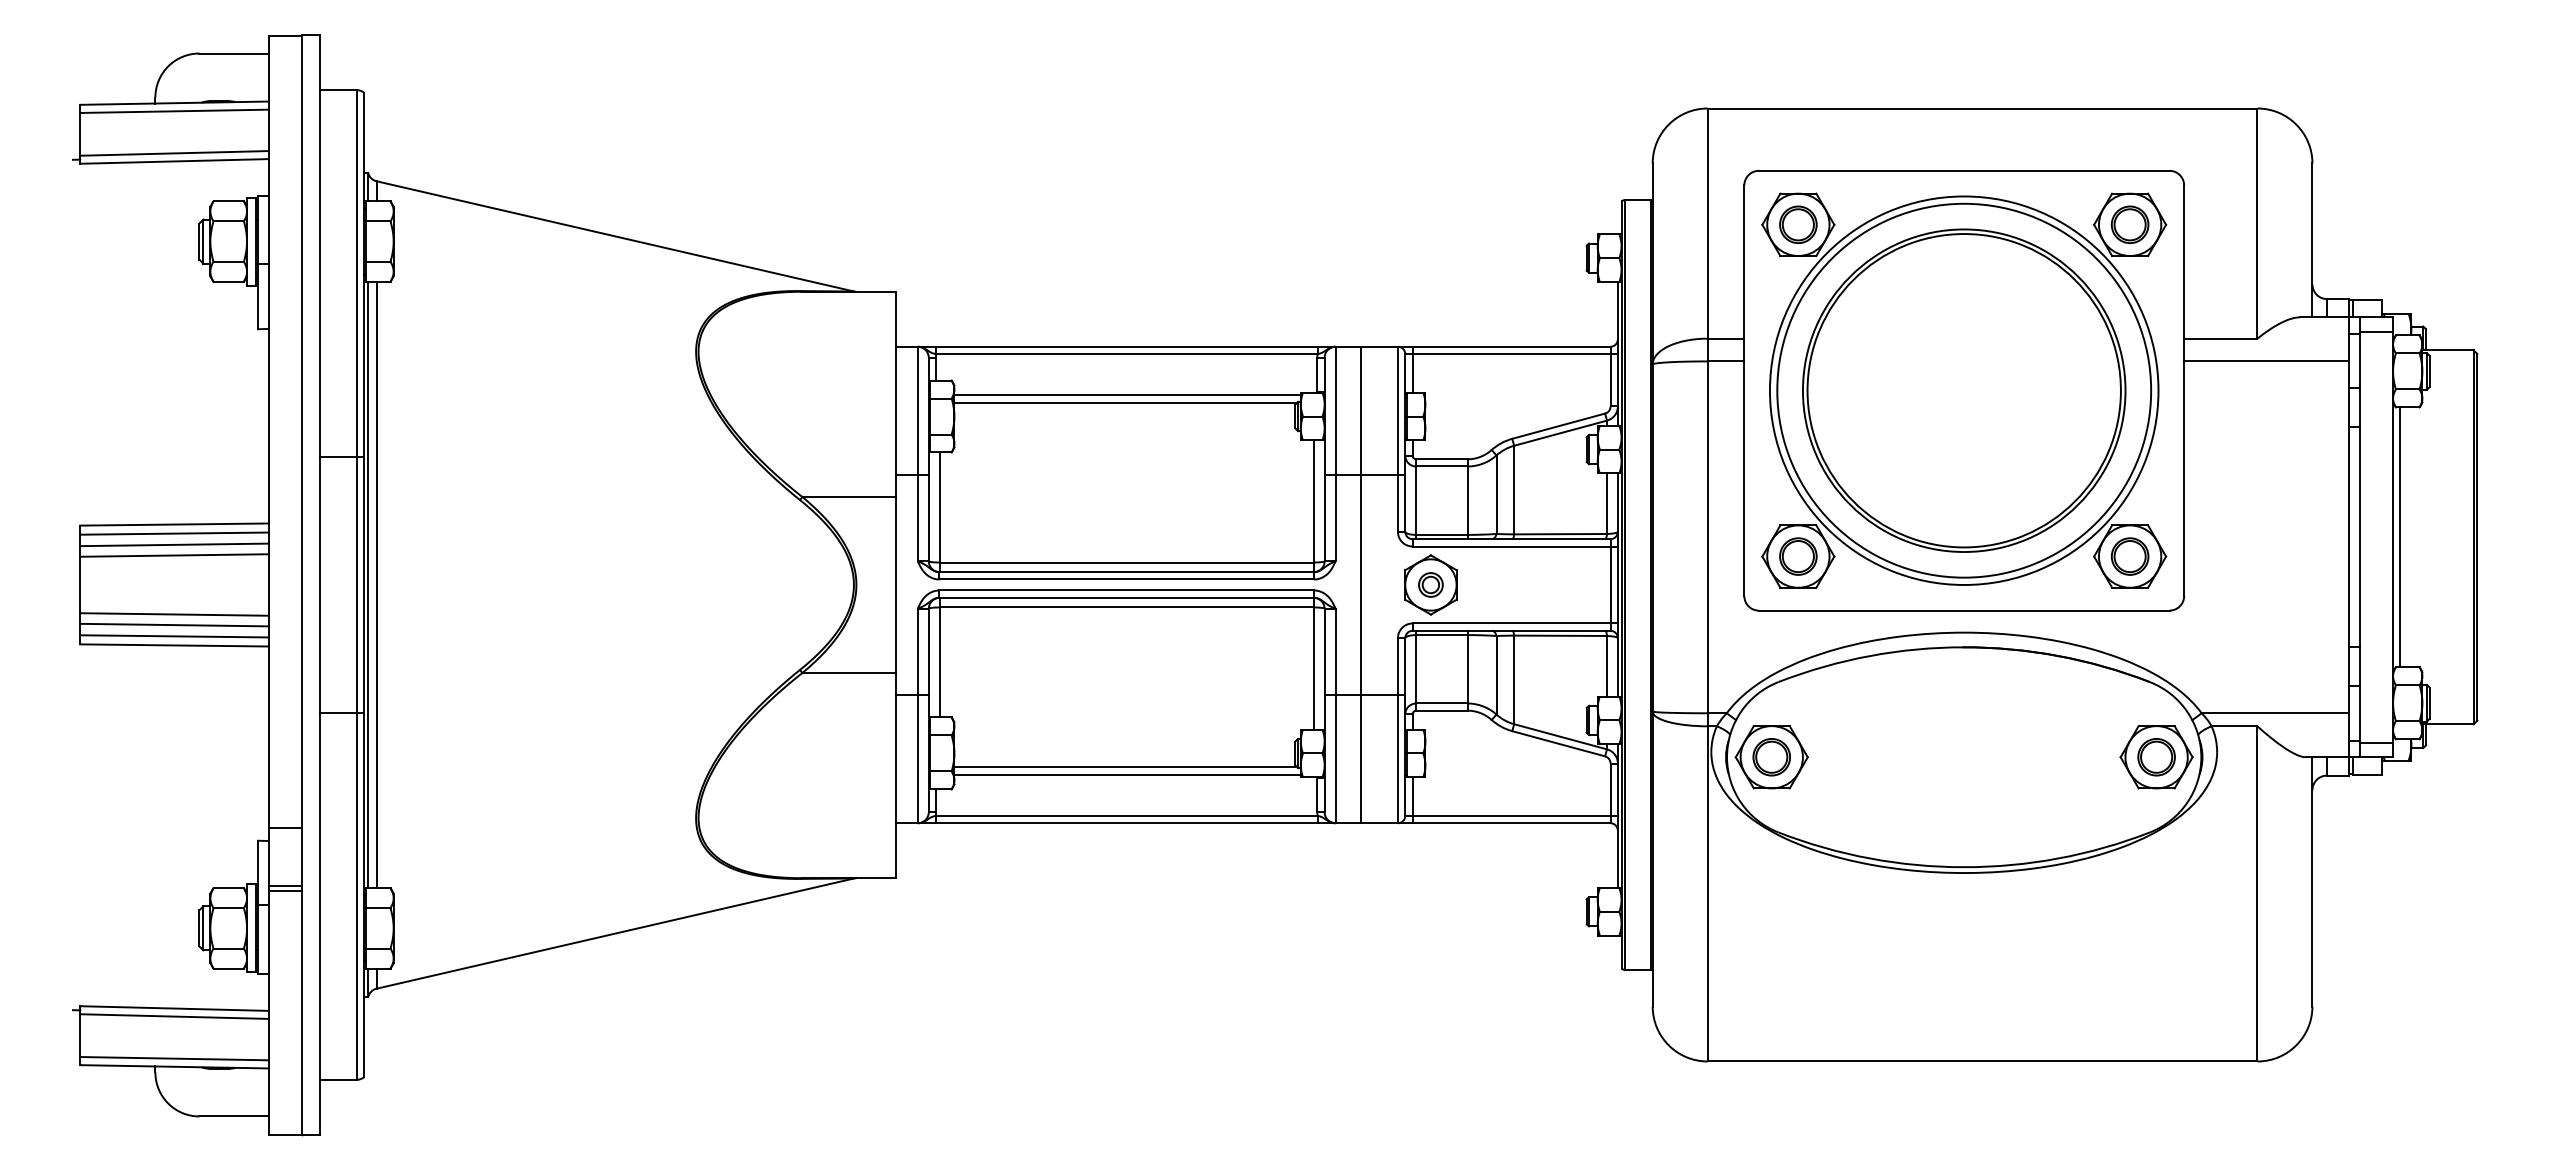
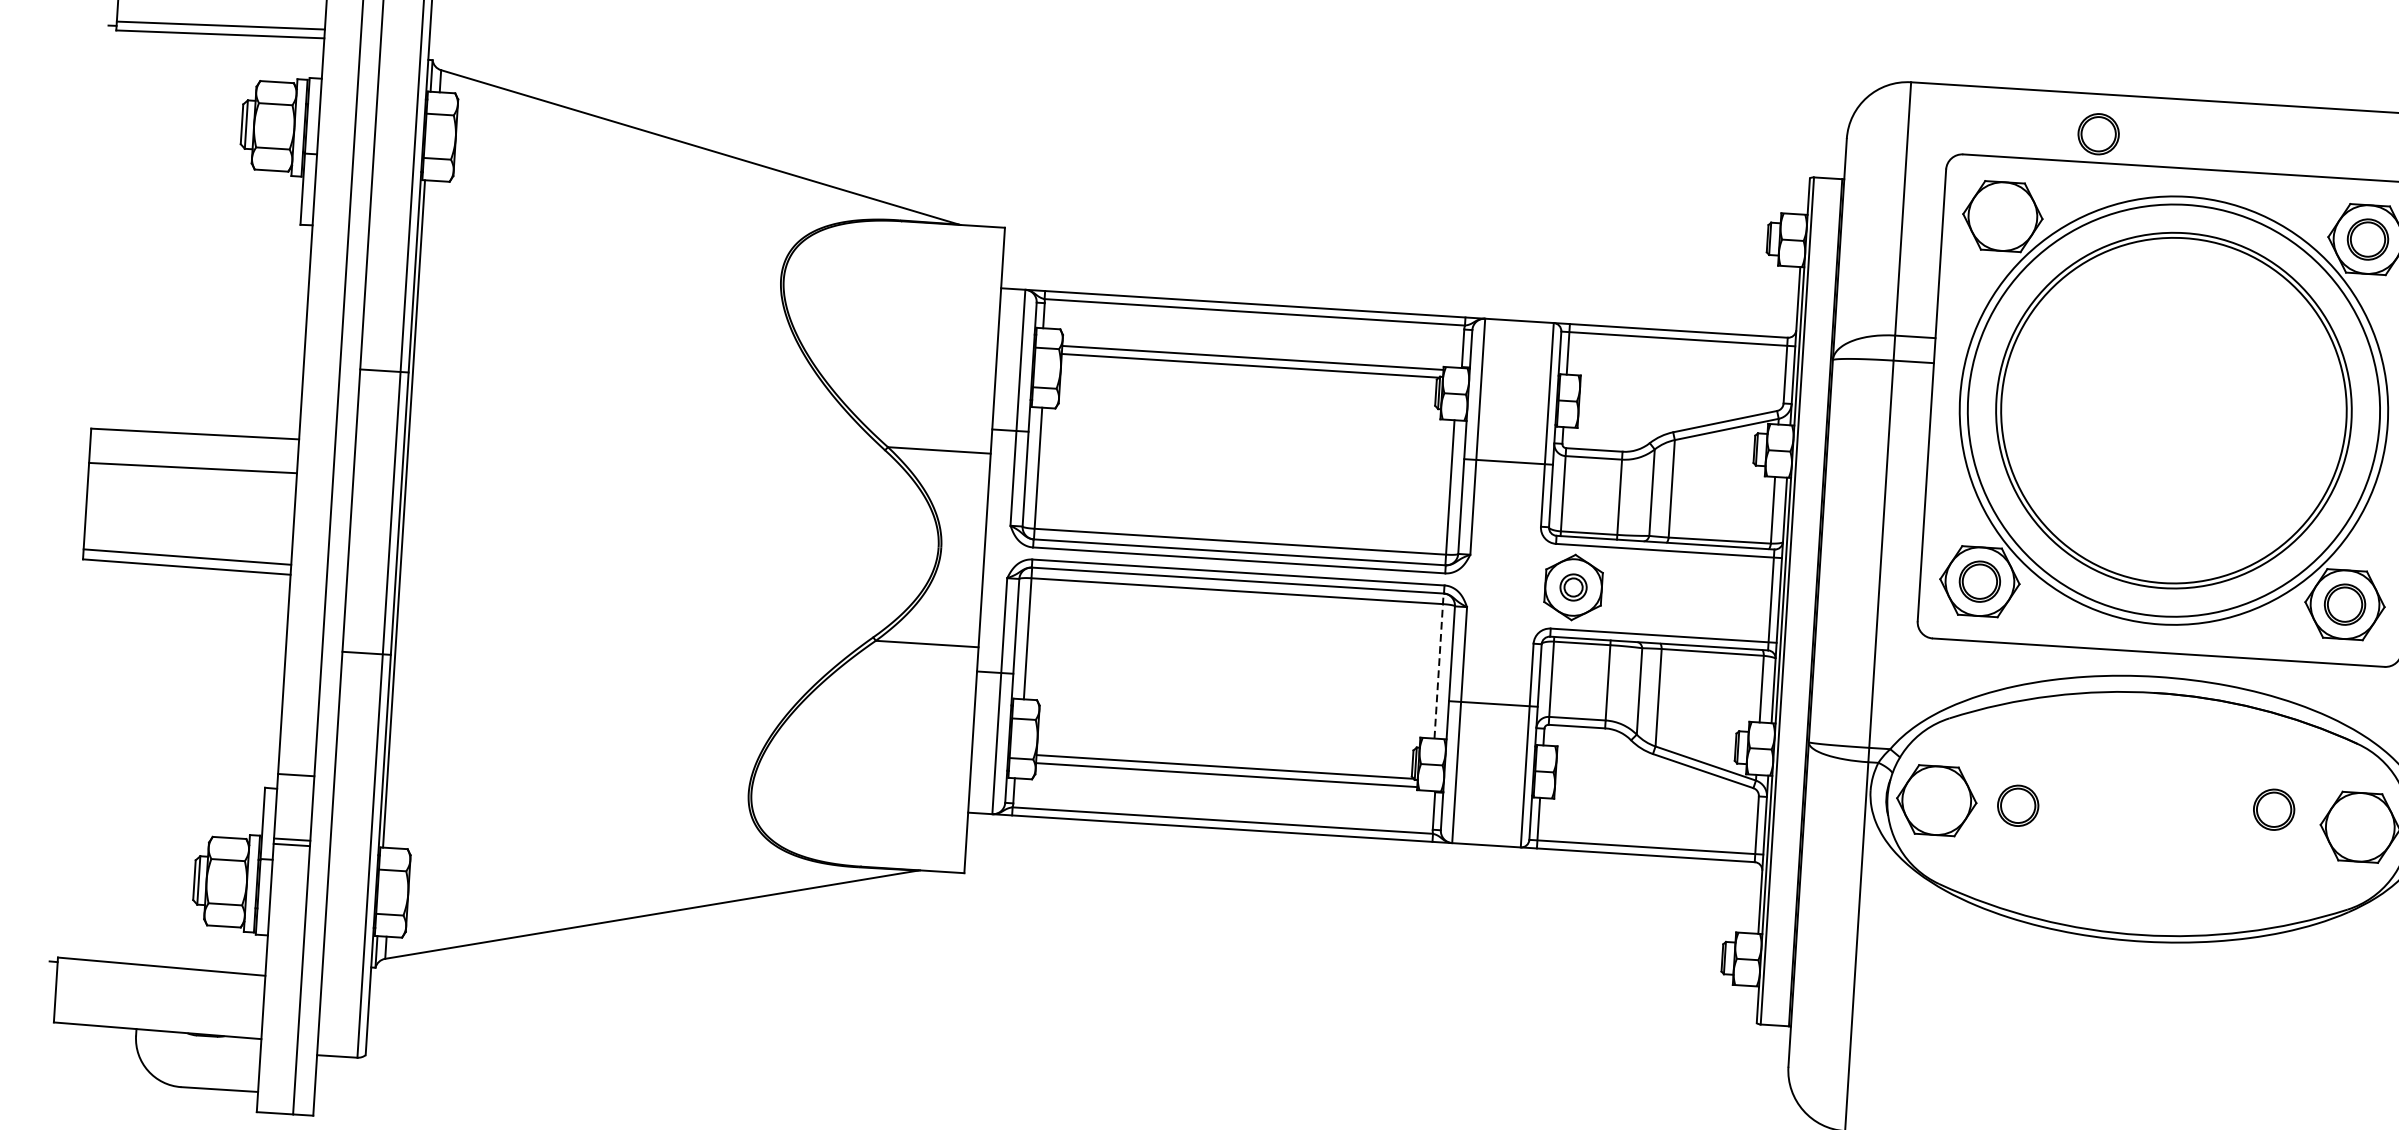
part: (1798, 224) -> (2098, 133), moved
line: (174, 533) -> (194, 443), removed
line: (174, 544) -> (193, 455), removed
line: (376, 584) -> (413, 513), removed
line: (1361, 584) -> (1497, 582), removed
line: (174, 614) -> (188, 533), removed
line: (174, 624) -> (188, 544), removed
line: (1313, 663) -> (1438, 665), solid -> dashed
part: (1771, 757) -> (2017, 806), moved
part: (2156, 757) -> (2273, 810), moved
line: (174, 1016) -> (160, 975), removed
line: (174, 1058) -> (158, 1021), removed

